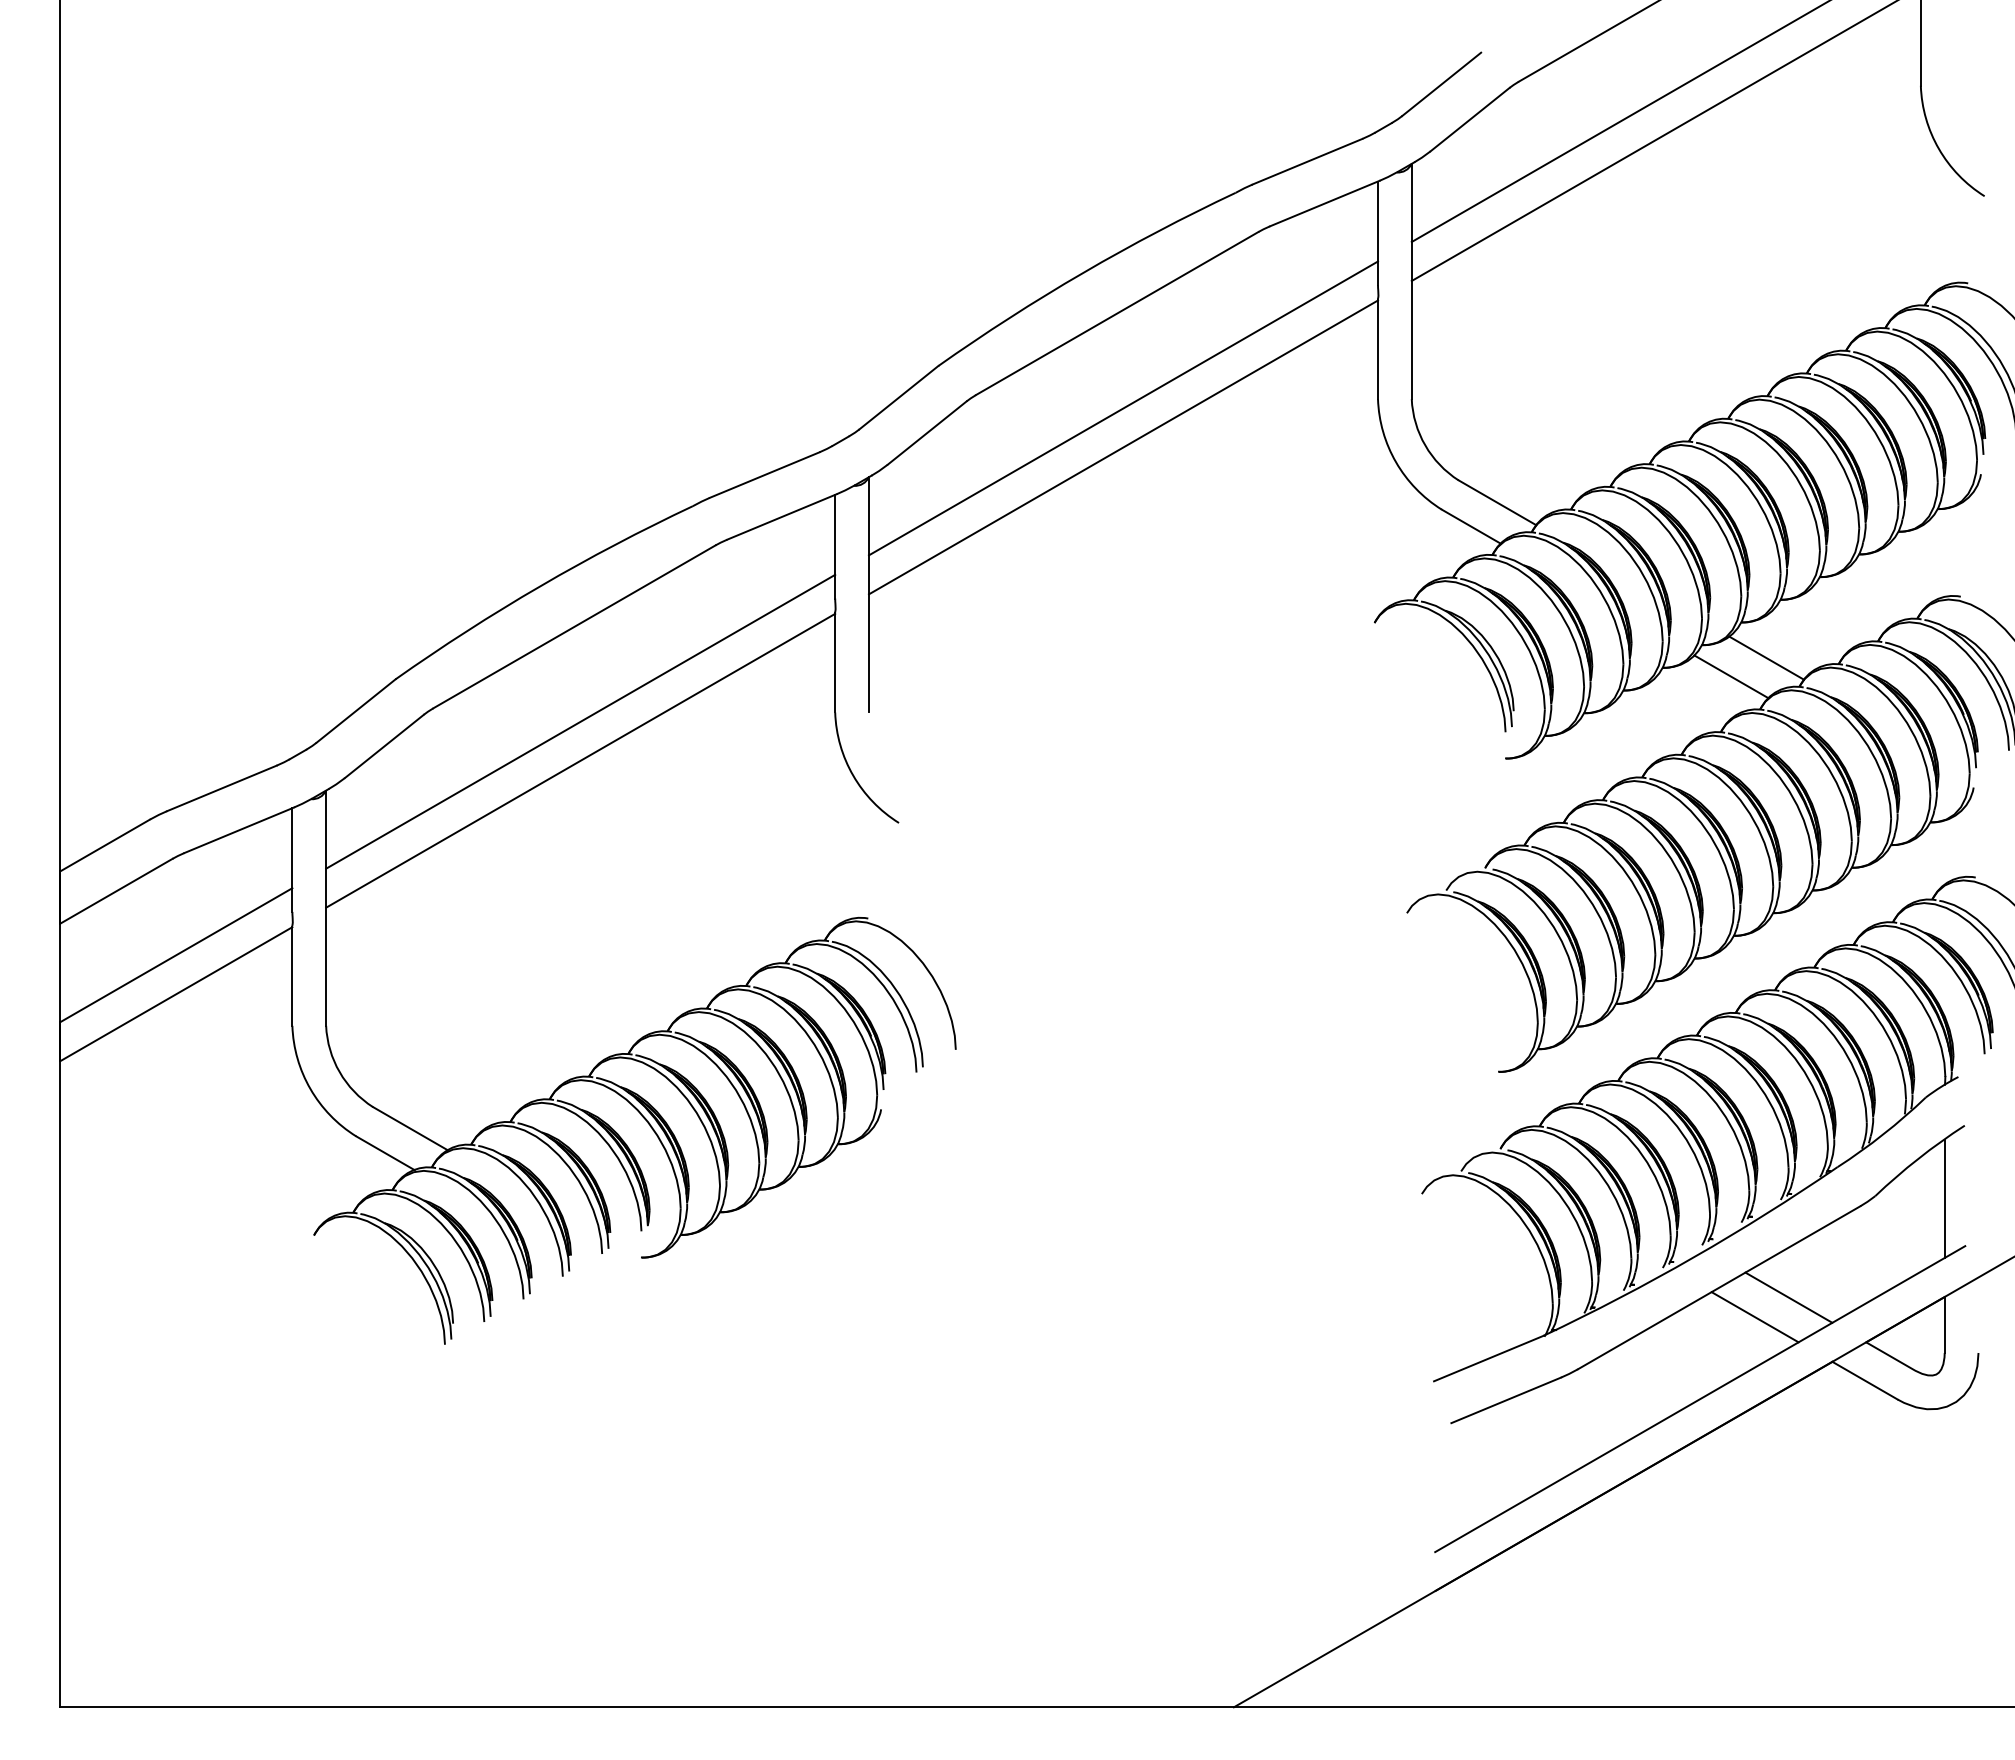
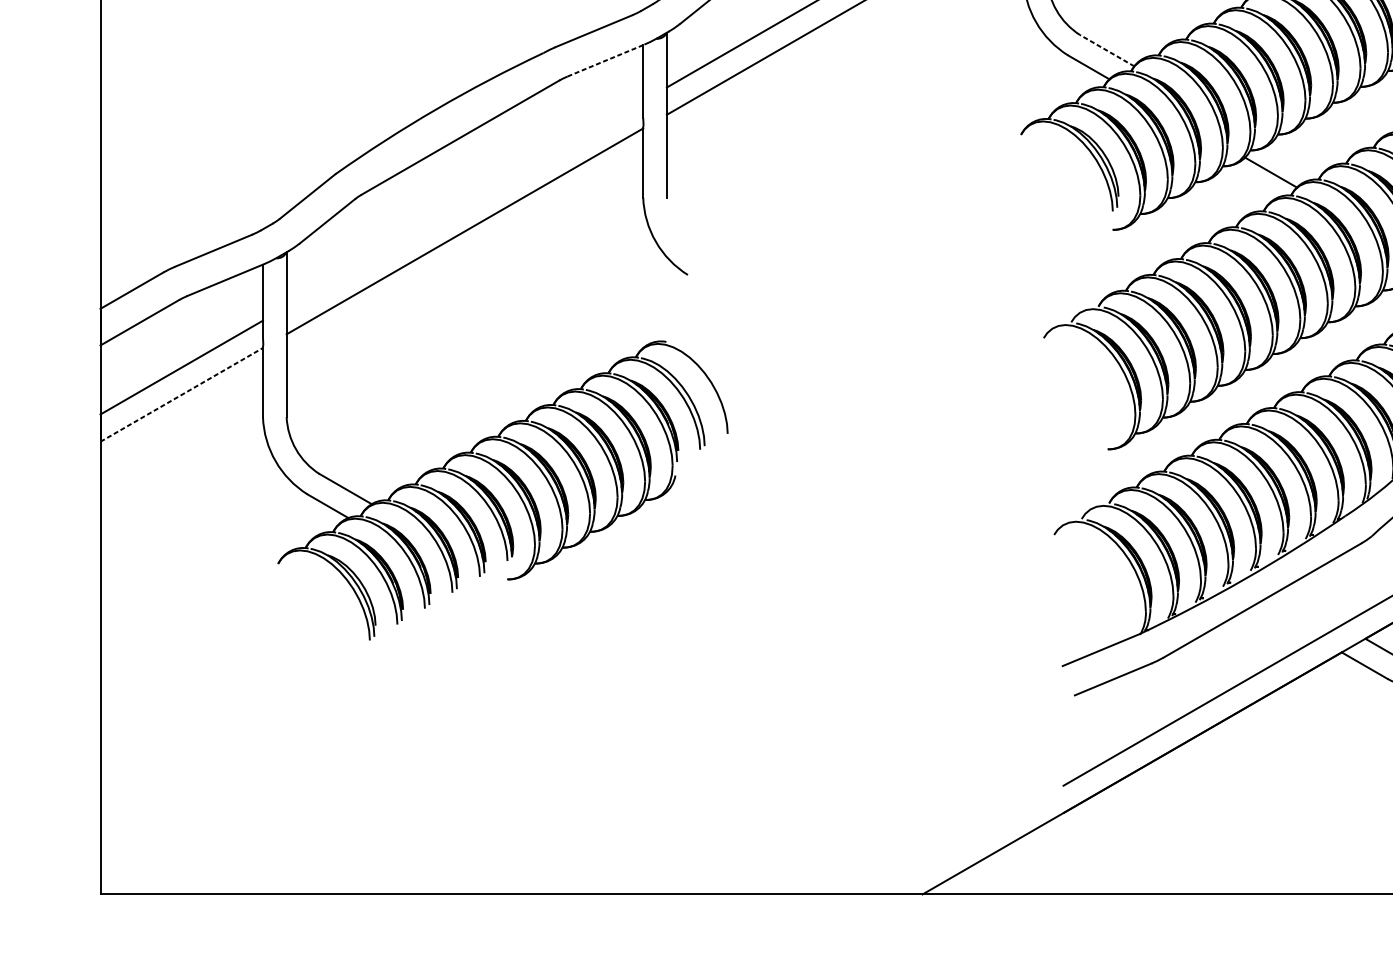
line: (1497, 502) -> (1107, 50), solid -> dashed
line: (782, 516) -> (606, 60), solid -> dashed
line: (1766, 657) -> (1295, 159), removed
line: (580, 721) -> (464, 203), removed
line: (176, 994) -> (181, 395), solid -> dashed
line: (1788, 1297) -> (1311, 607), removed
line: (1754, 1317) -> (1287, 621), removed

